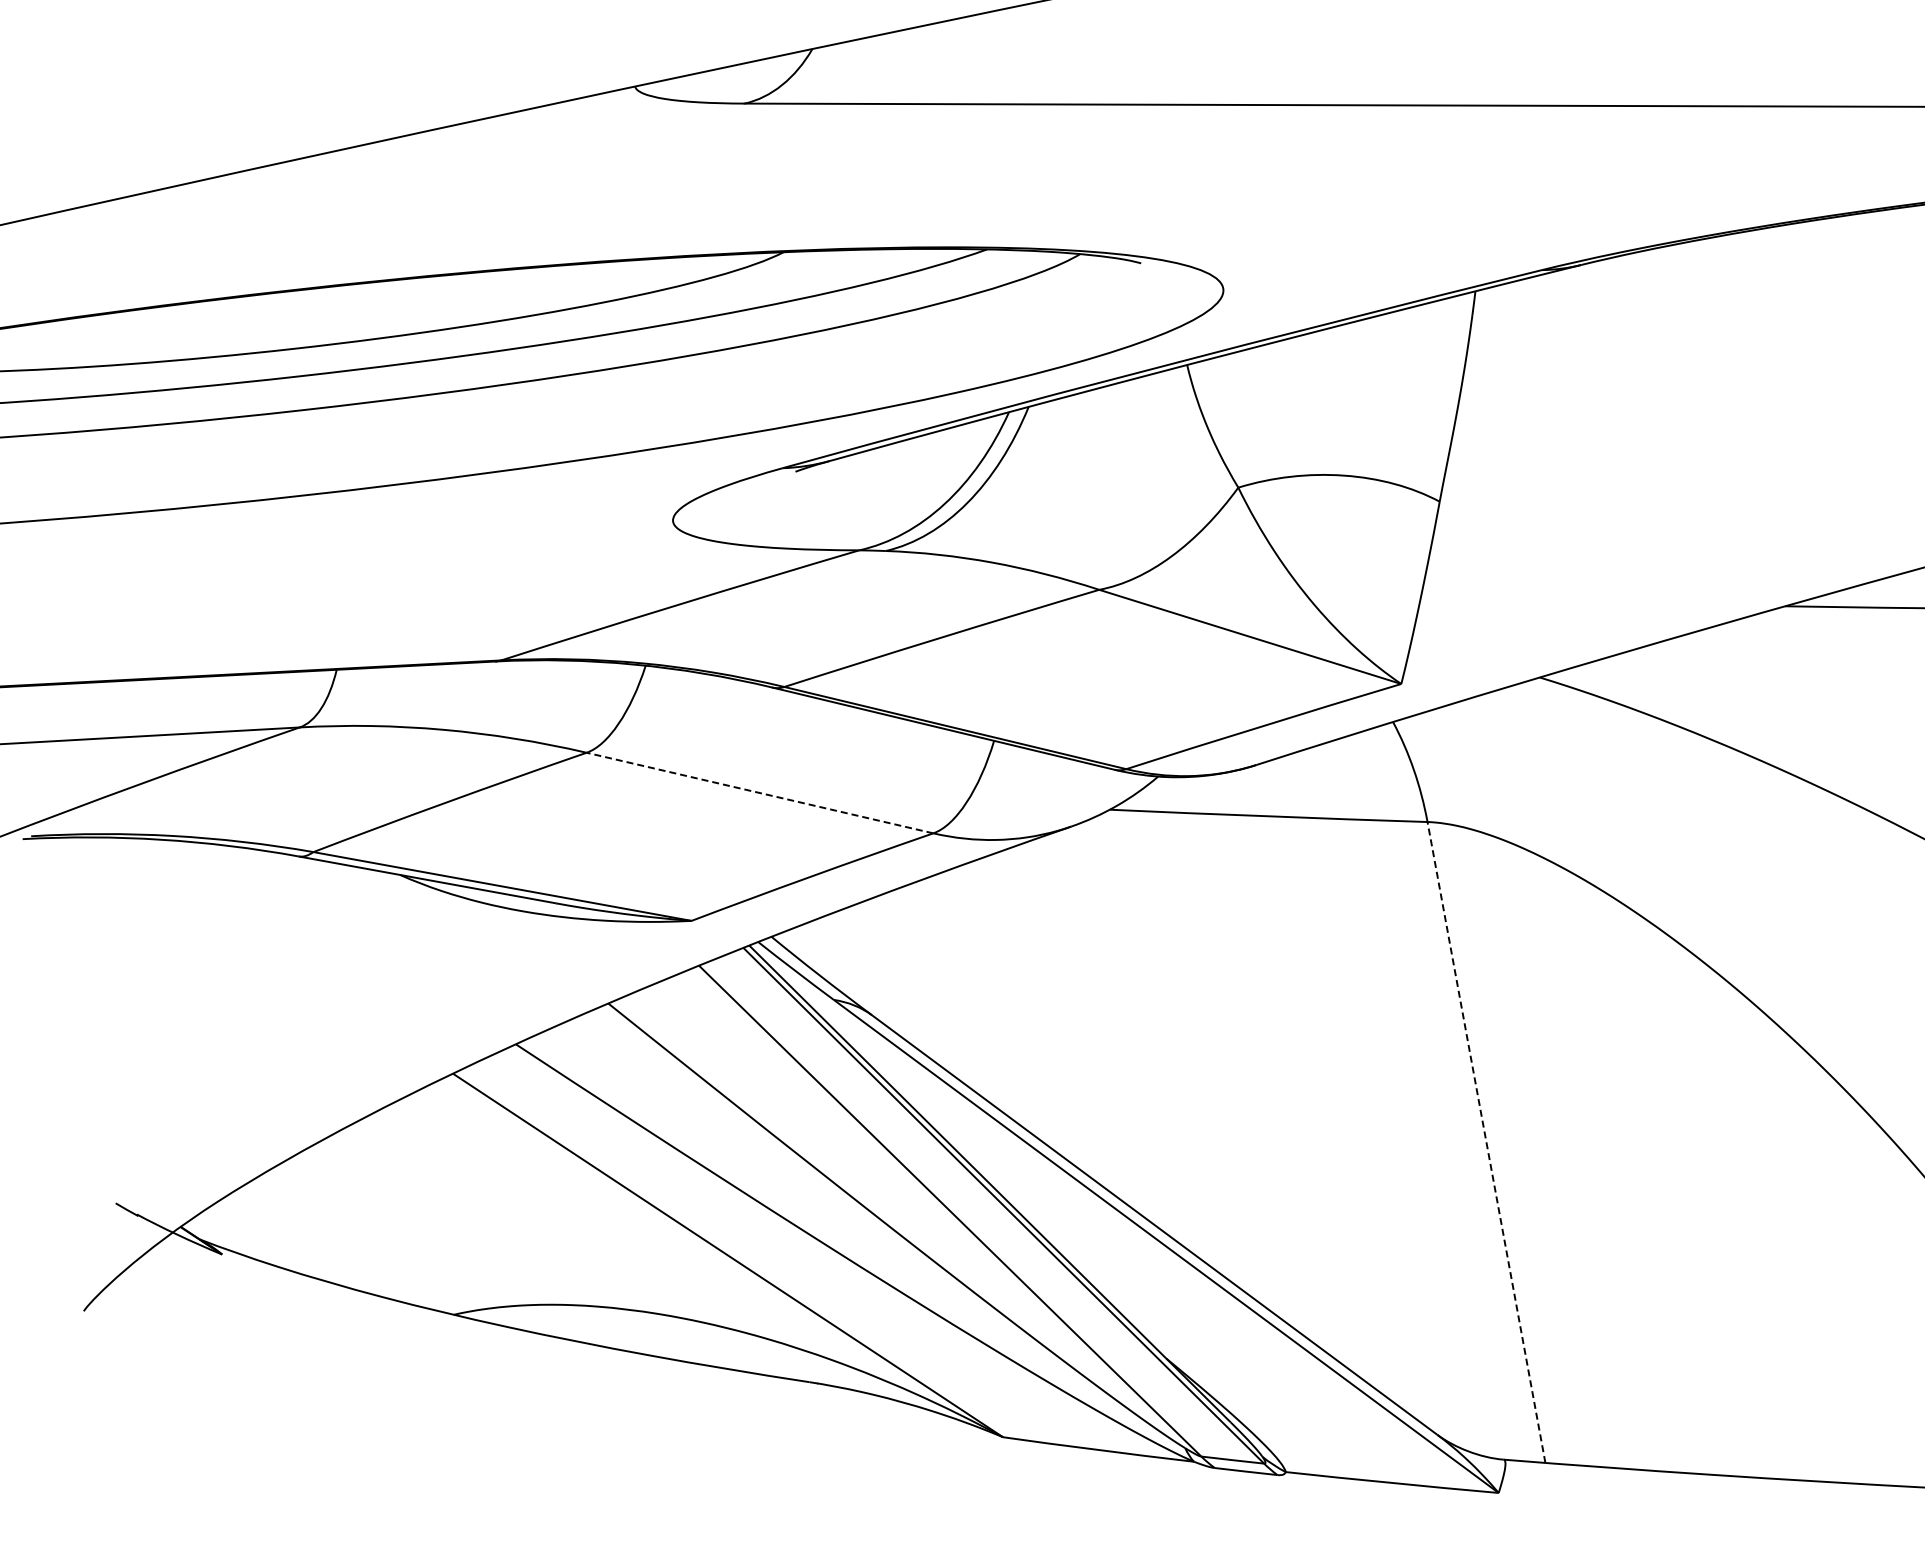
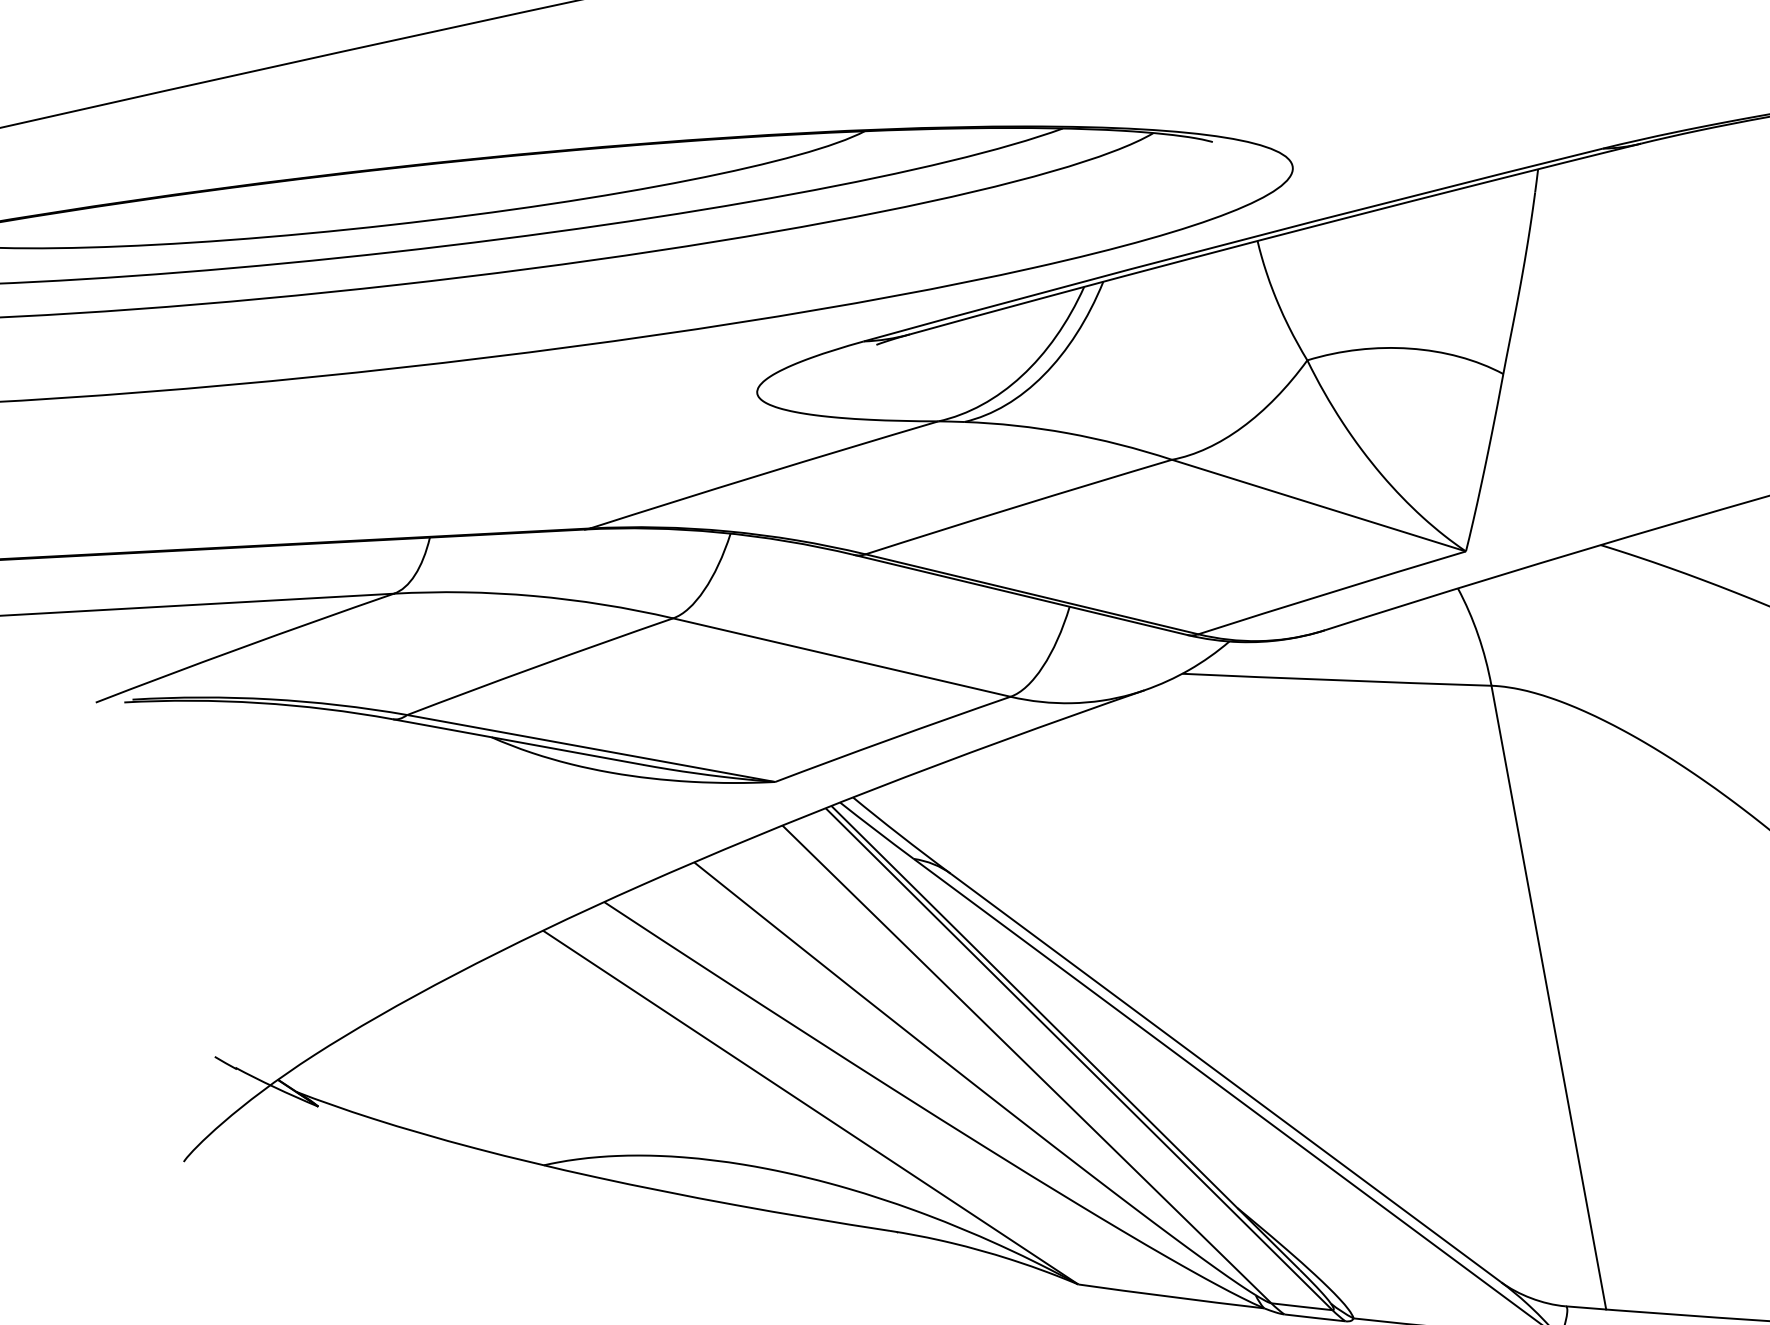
line: (759, 793) -> (841, 658), dashed -> solid
line: (1486, 1142) -> (1548, 997), dashed -> solid

